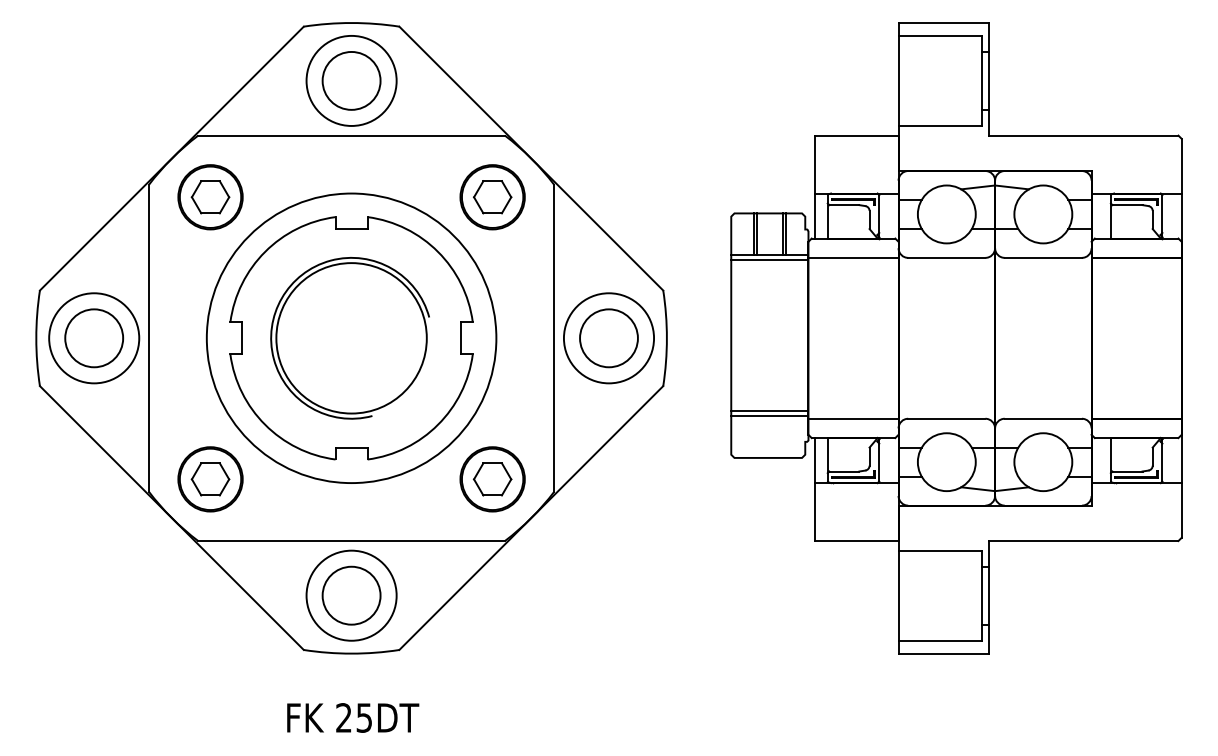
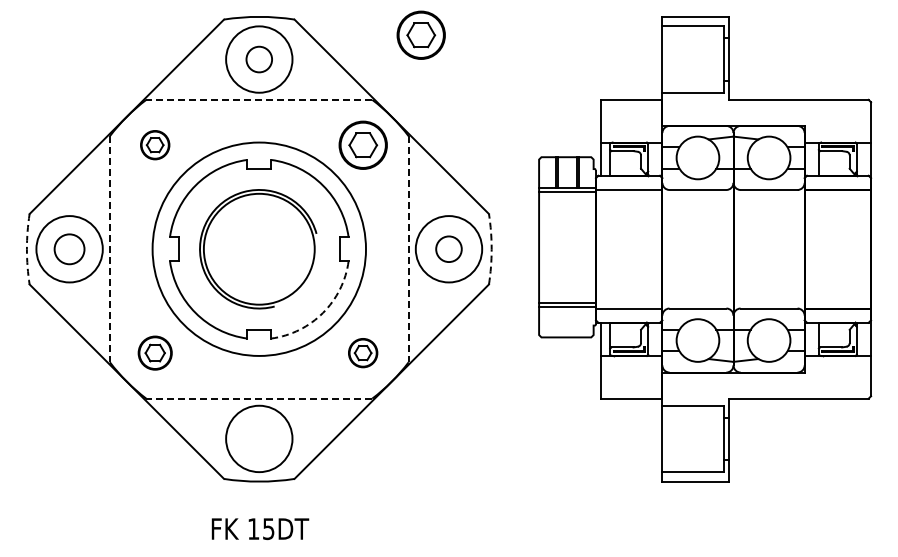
part: (570, 46) -> (420, 34), added
circle: (350, 80) -> (258, 59), size x0.6
line: (350, 135) -> (258, 99), solid -> dashed
part: (209, 196) -> (154, 144), size x0.6
circle: (608, 337) -> (448, 248), size x0.6
arc: (35, 338) -> (26, 249), solid -> dashed
circle: (94, 338) -> (69, 249), size x0.7
line: (148, 338) -> (109, 249), solid -> dashed
line: (554, 338) -> (408, 249), solid -> dashed
arc: (666, 338) -> (491, 249), solid -> dashed
arc: (438, 424) -> (323, 312), solid -> dashed
part: (209, 478) -> (154, 352), size x0.7
part: (491, 478) -> (362, 352), size x0.6
line: (350, 540) -> (258, 398), solid -> dashed
circle: (351, 595) -> (259, 438), removed
text: (343, 717) -> (253, 528), 25DT -> 15DT

